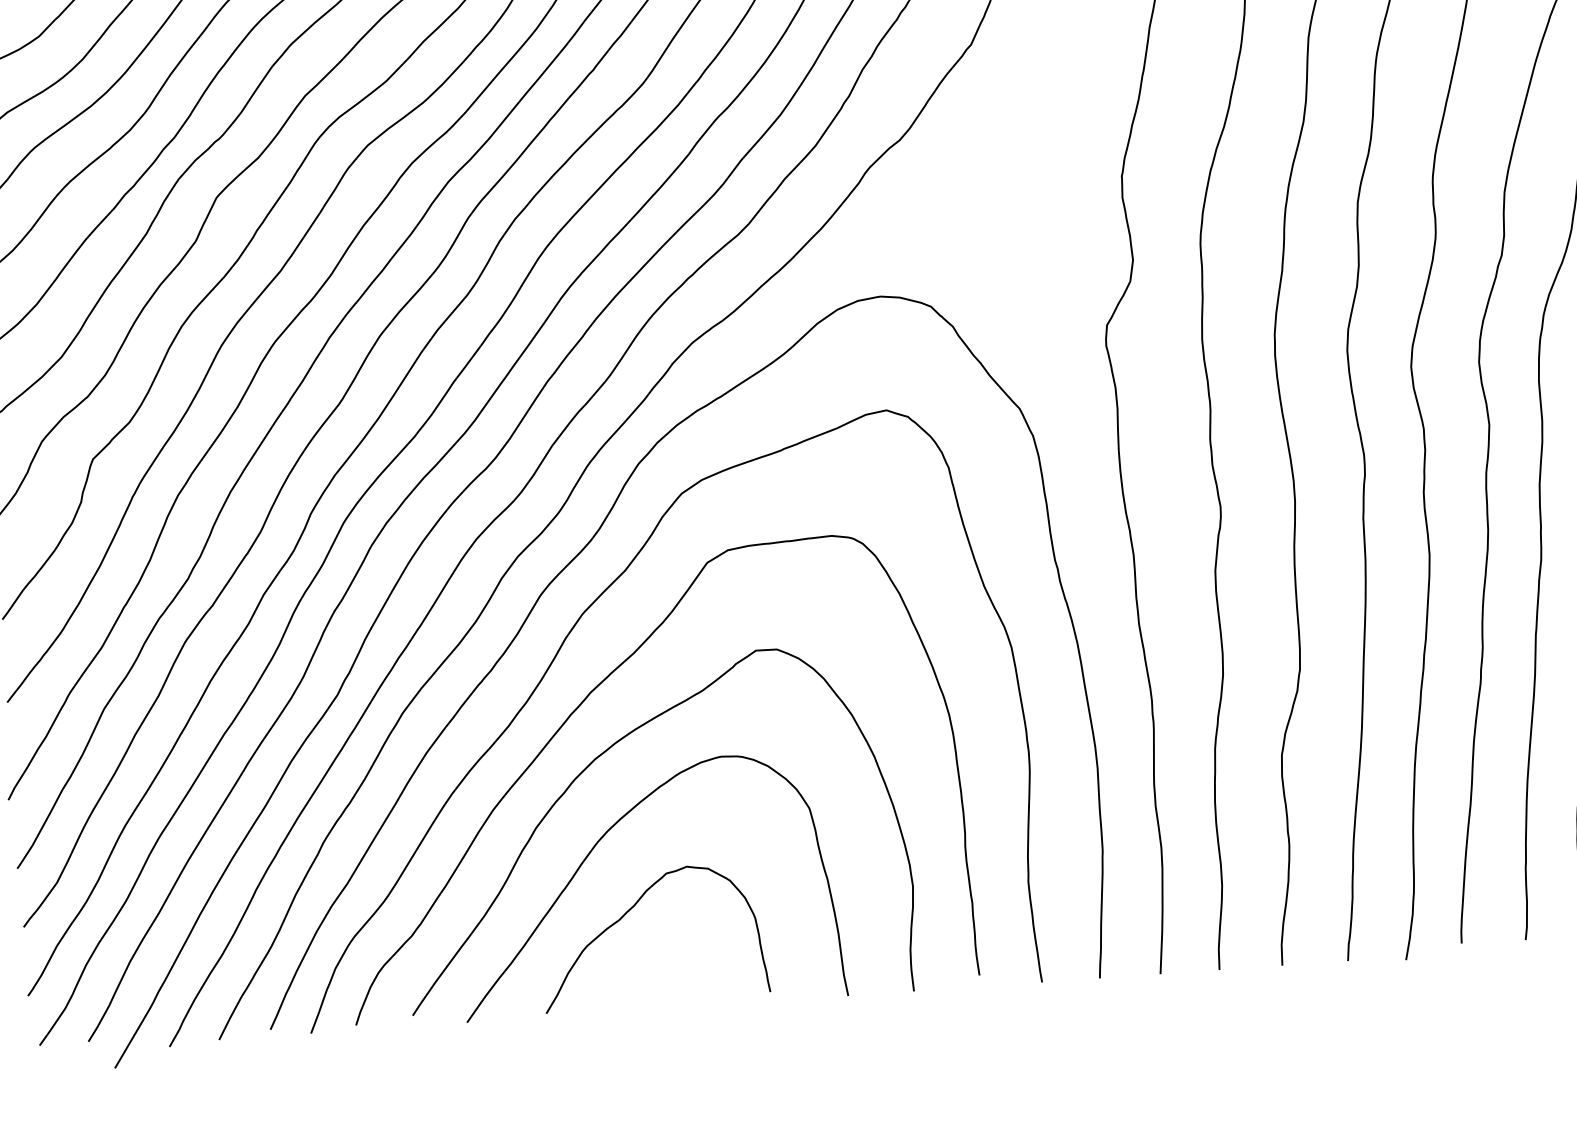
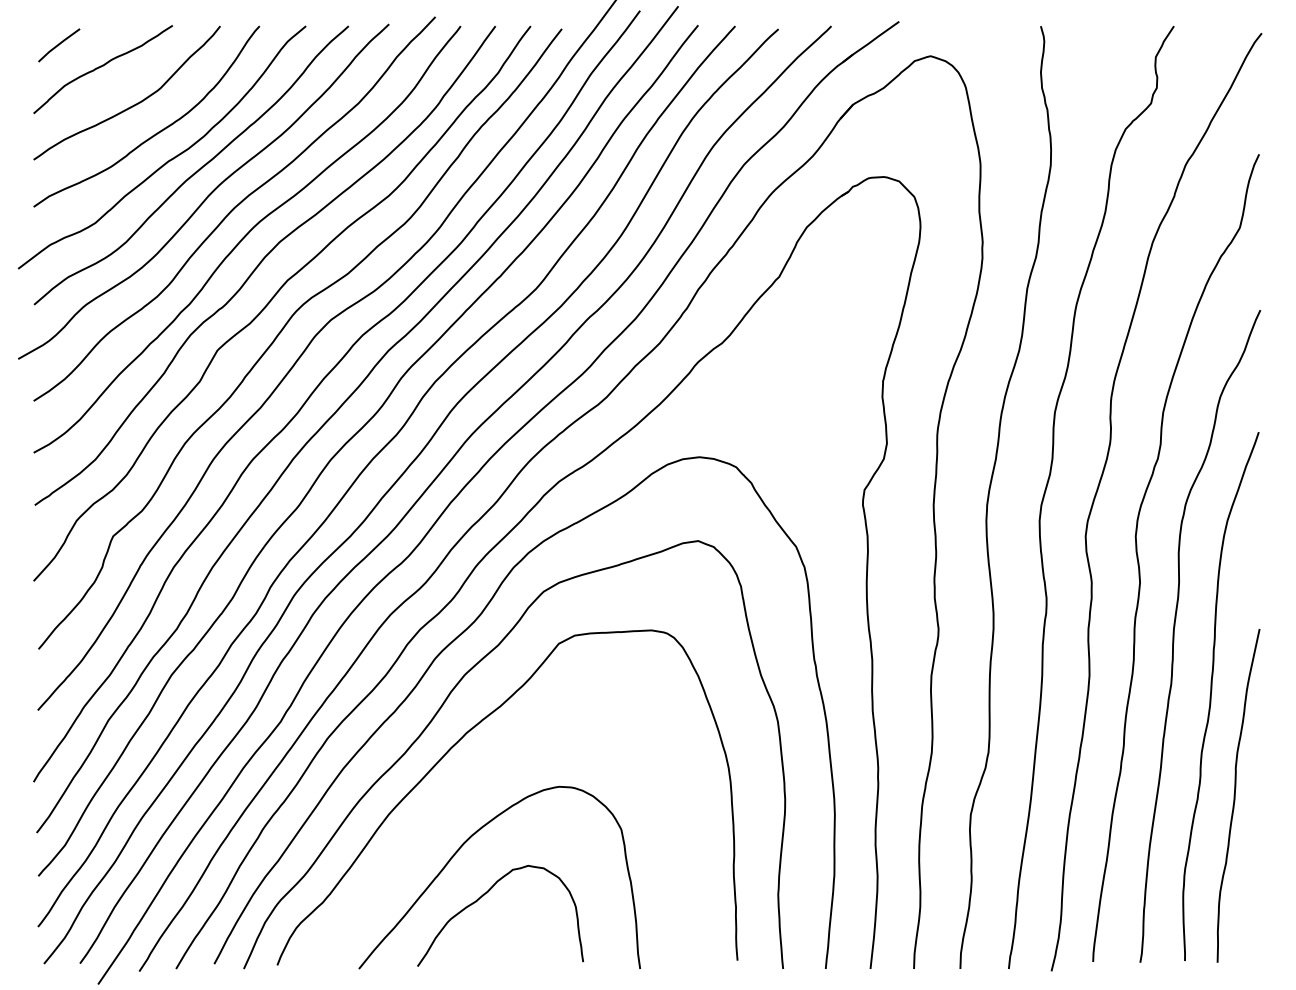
curve: (591, 765) -> (463, 786), removed

